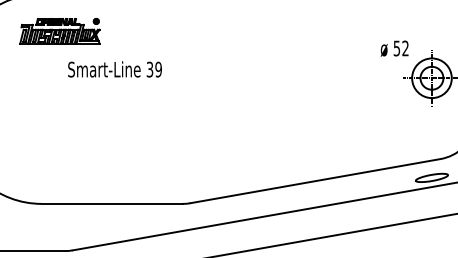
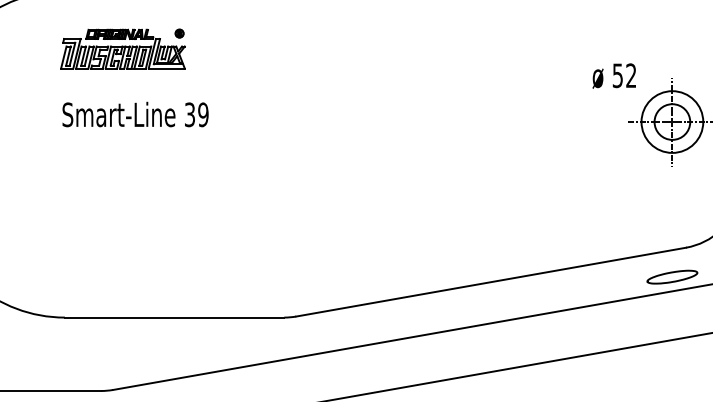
part: (59, 30) -> (122, 47), moved
text: (114, 69) -> (134, 114), moved

